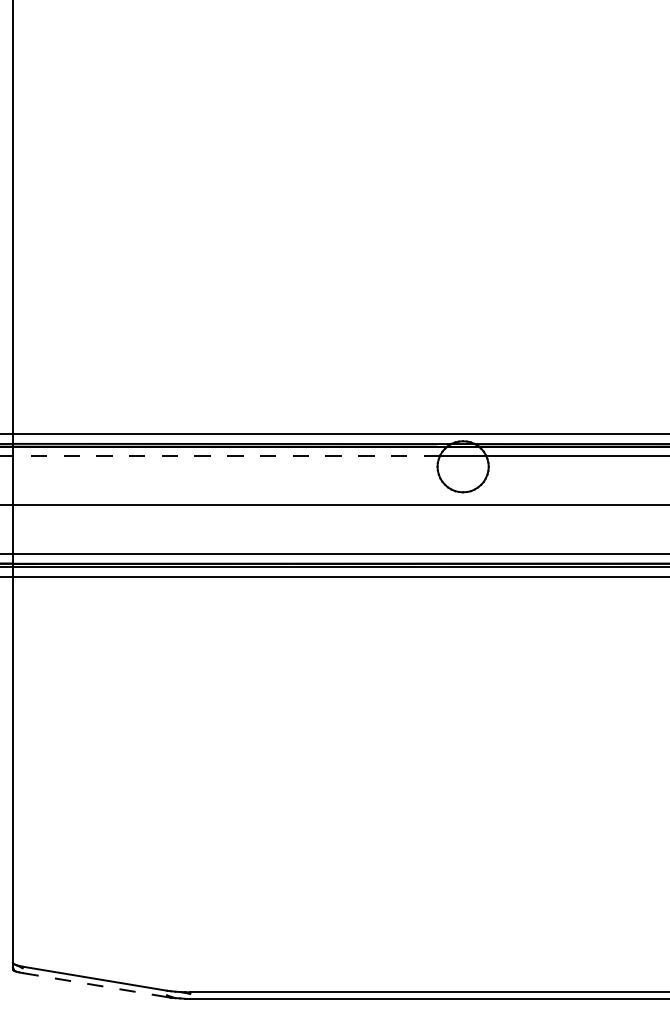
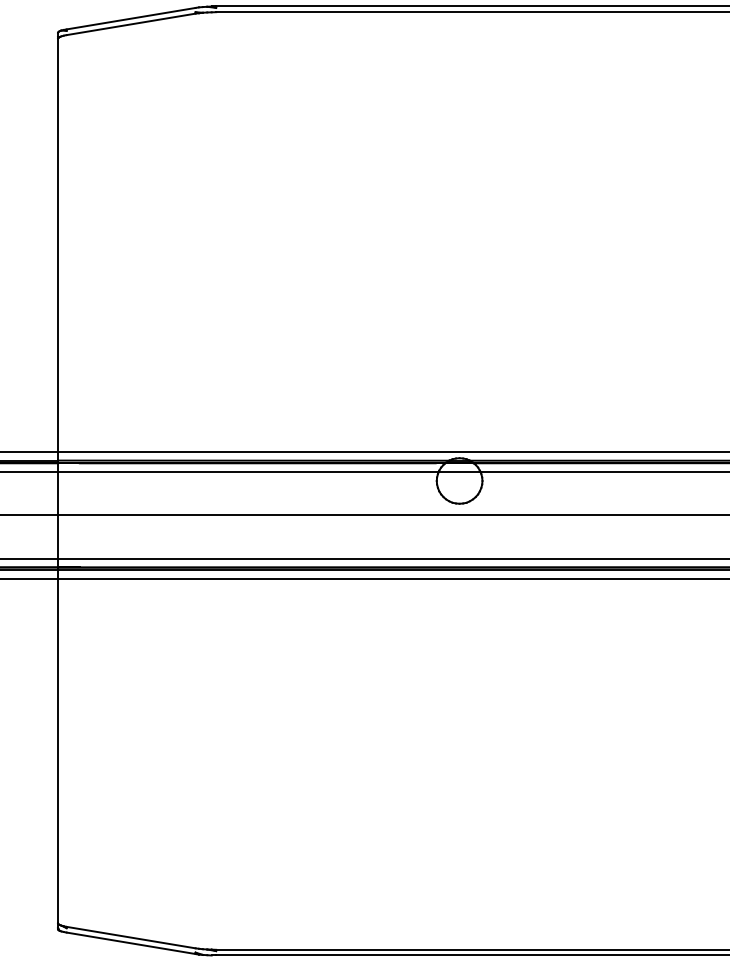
line: (226, 456) -> (248, 471), dashed -> solid
line: (95, 985) -> (131, 943), dashed -> solid

